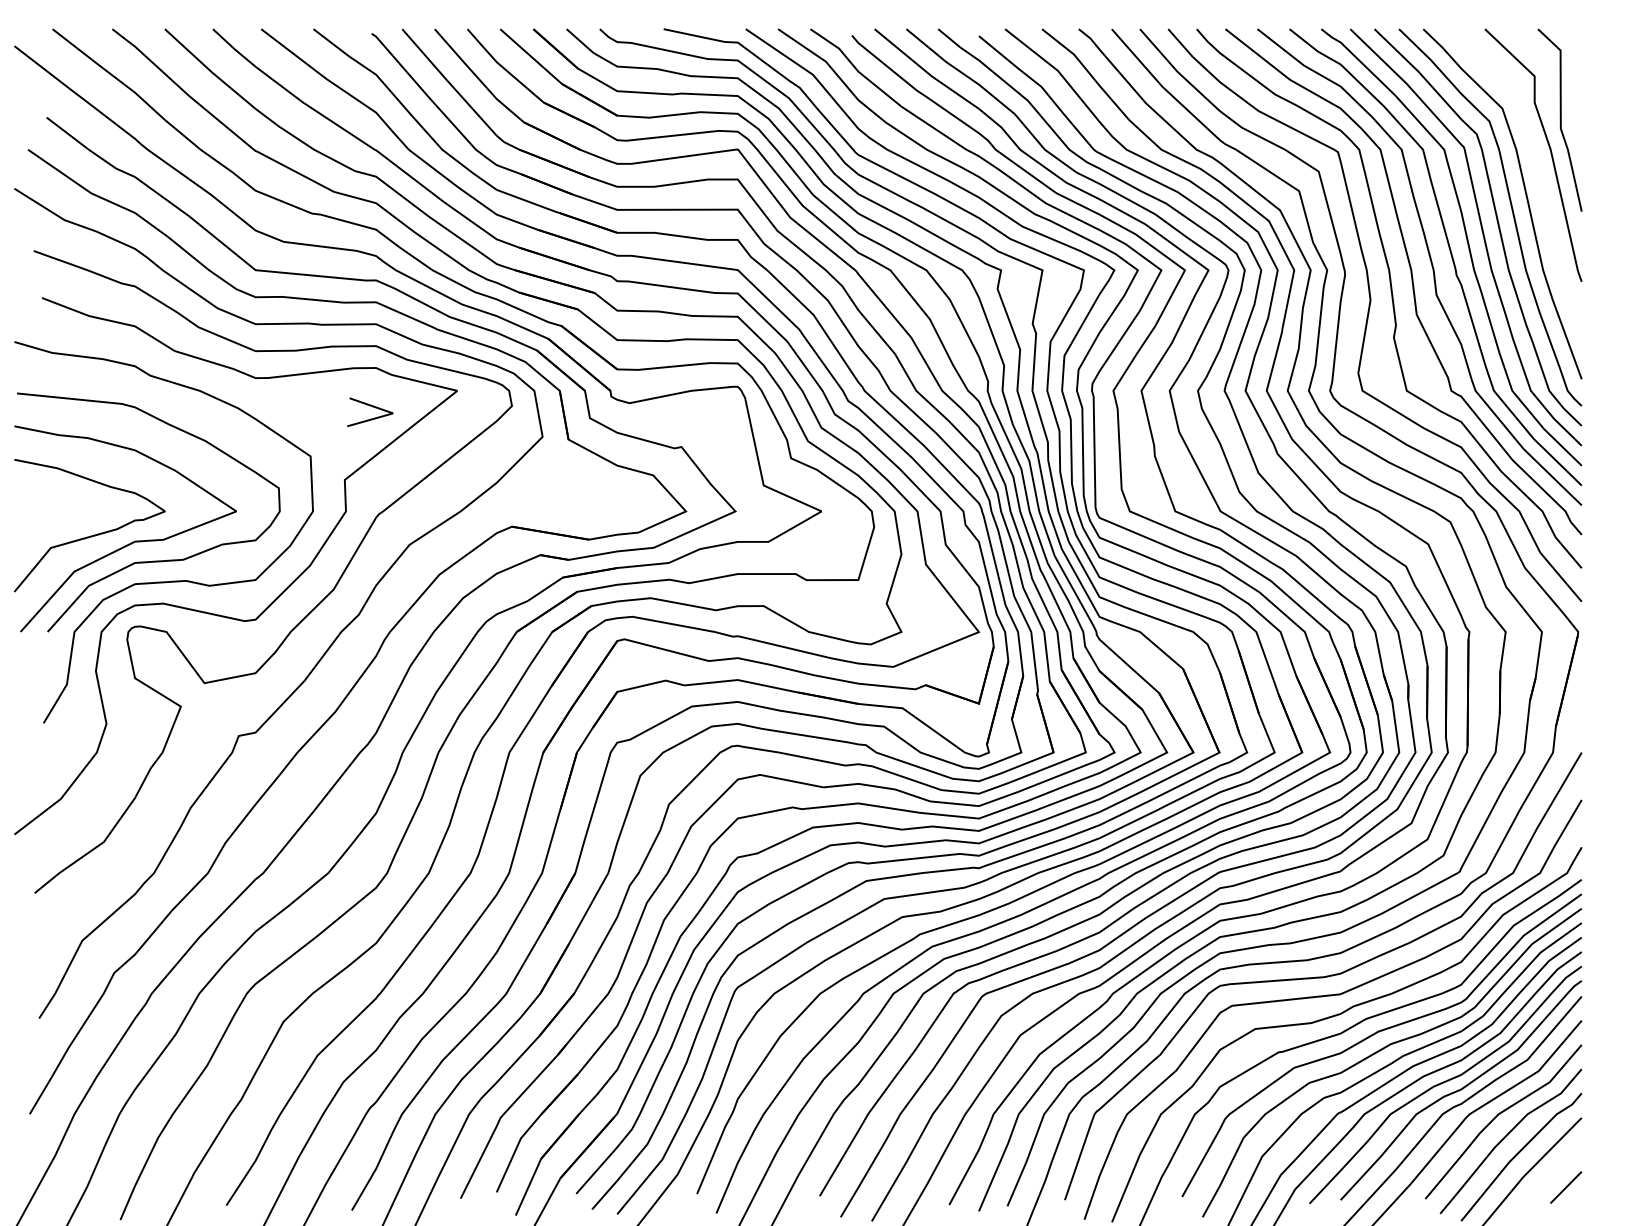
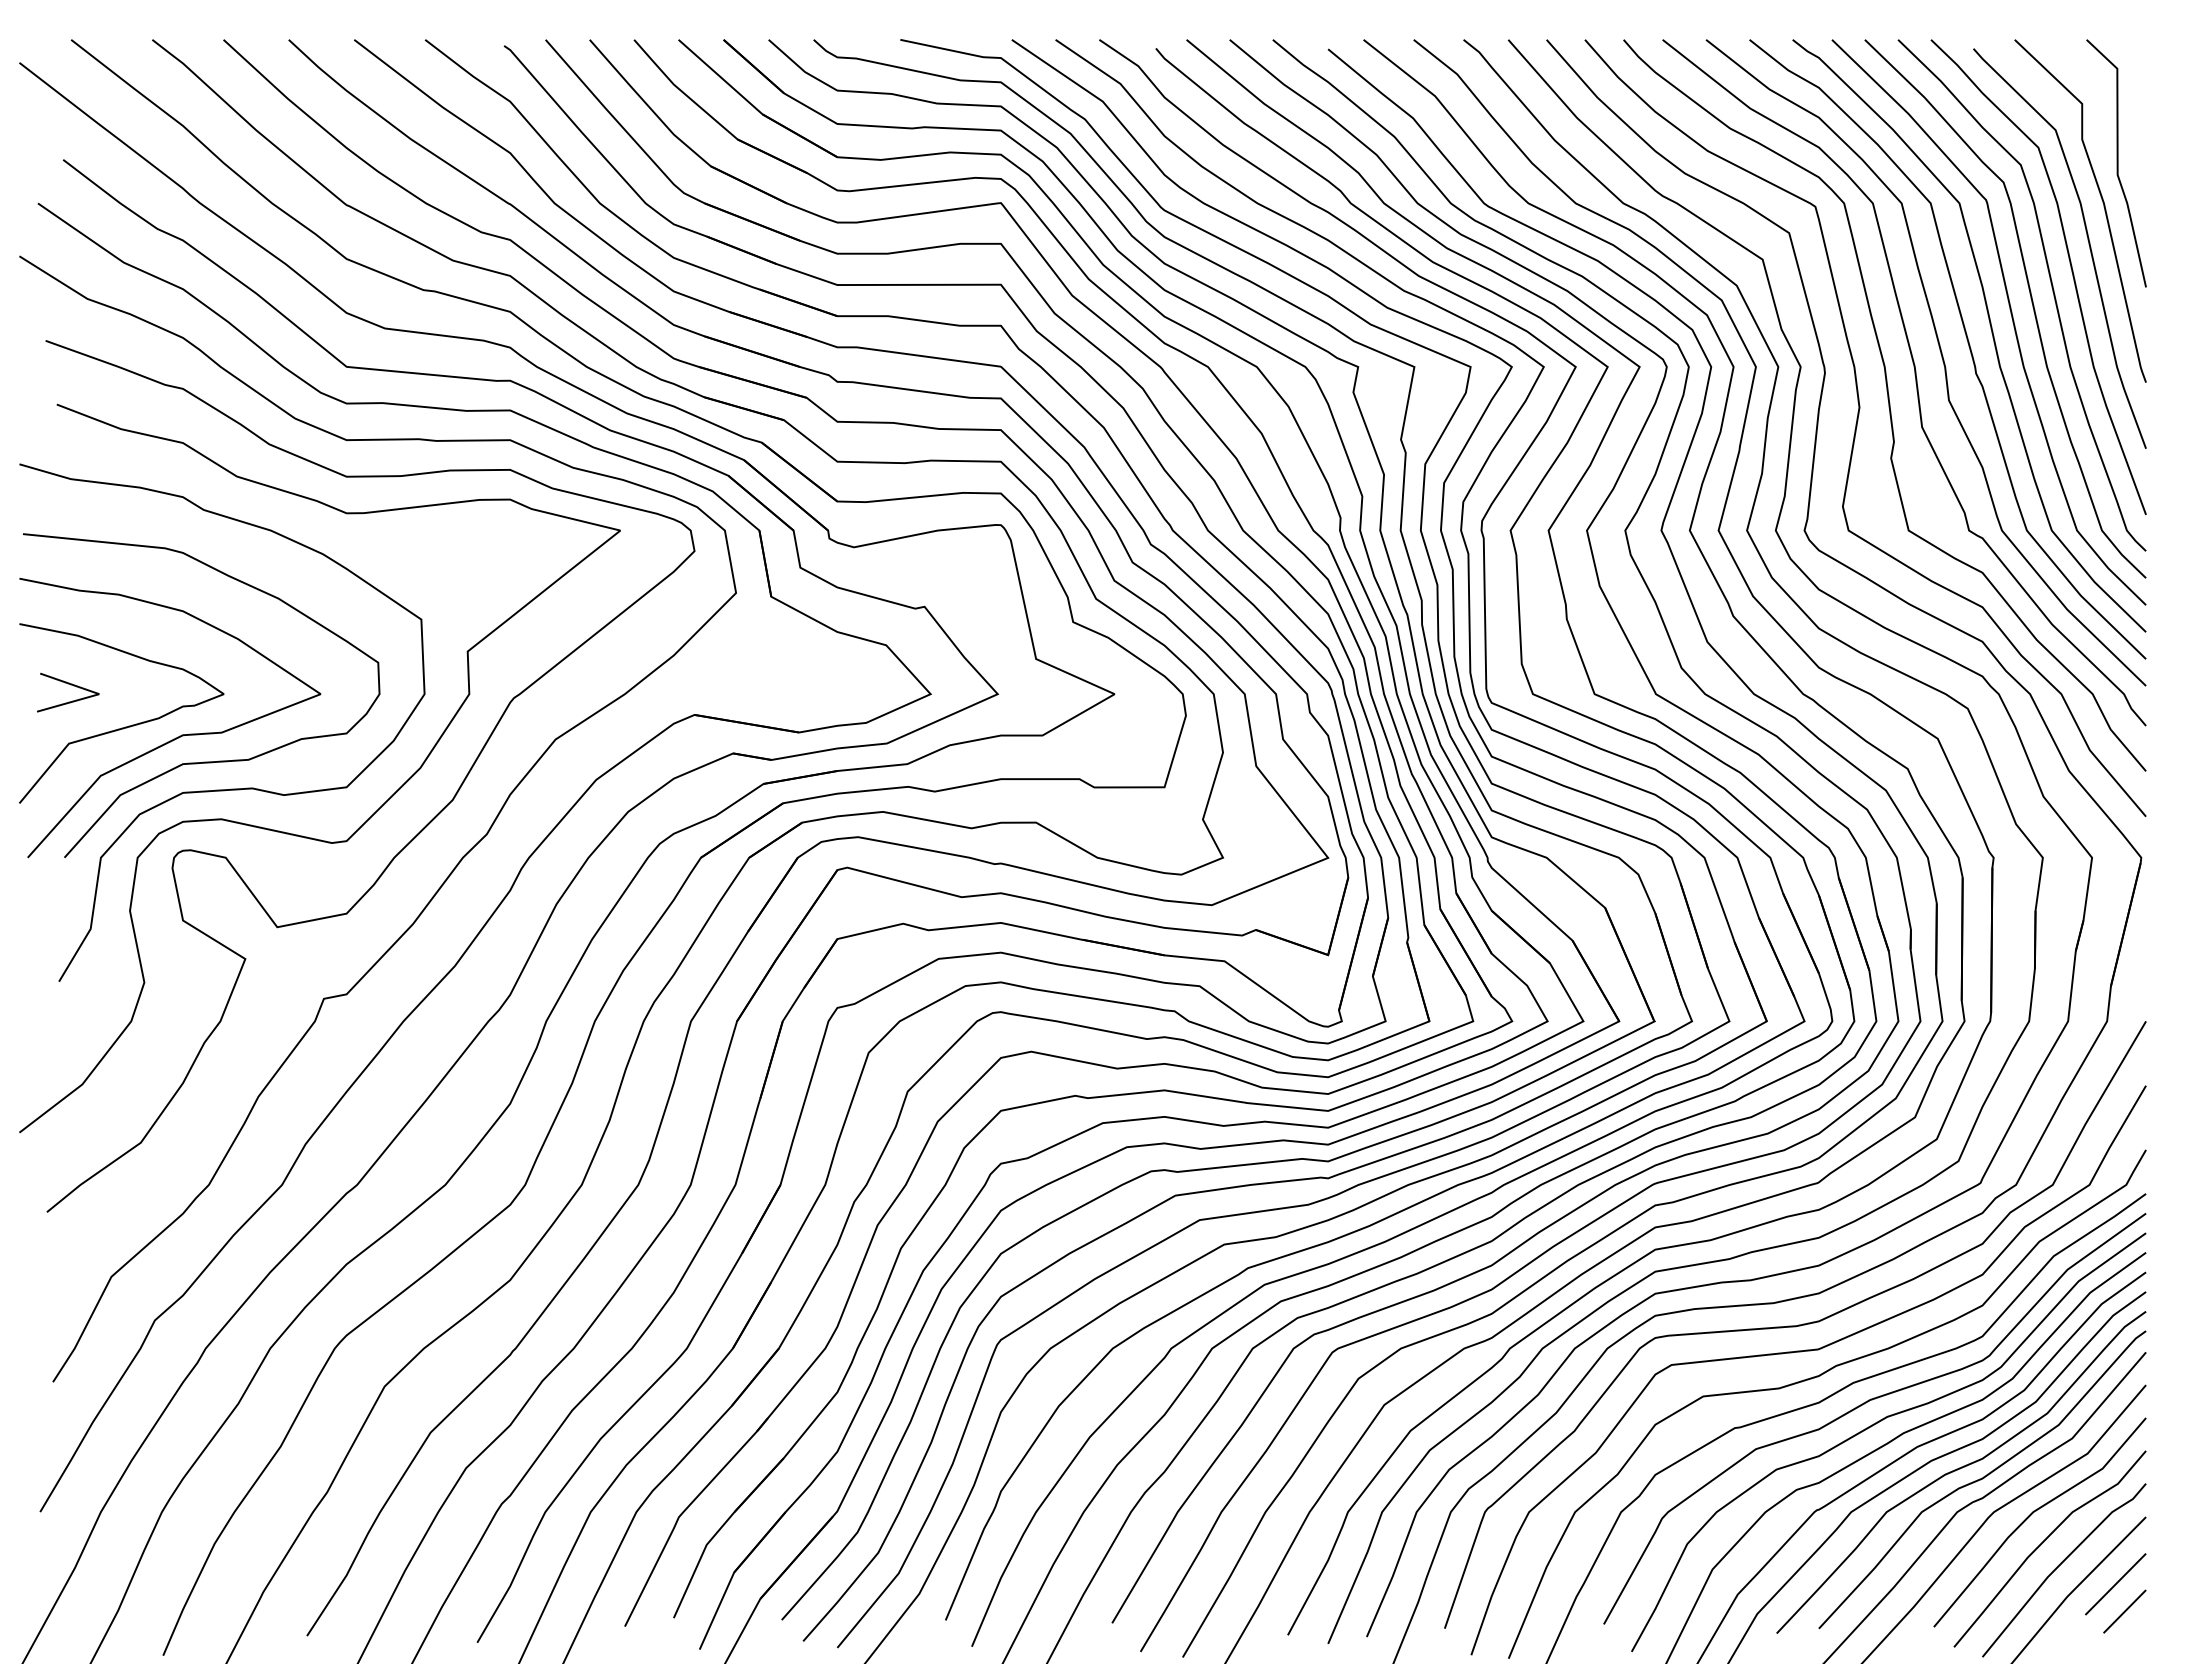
curve: (1538, 177) -> (2087, 240), added
line: (371, 407) -> (70, 685), moved
line: (1559, 1167) -> (2115, 1584), added

